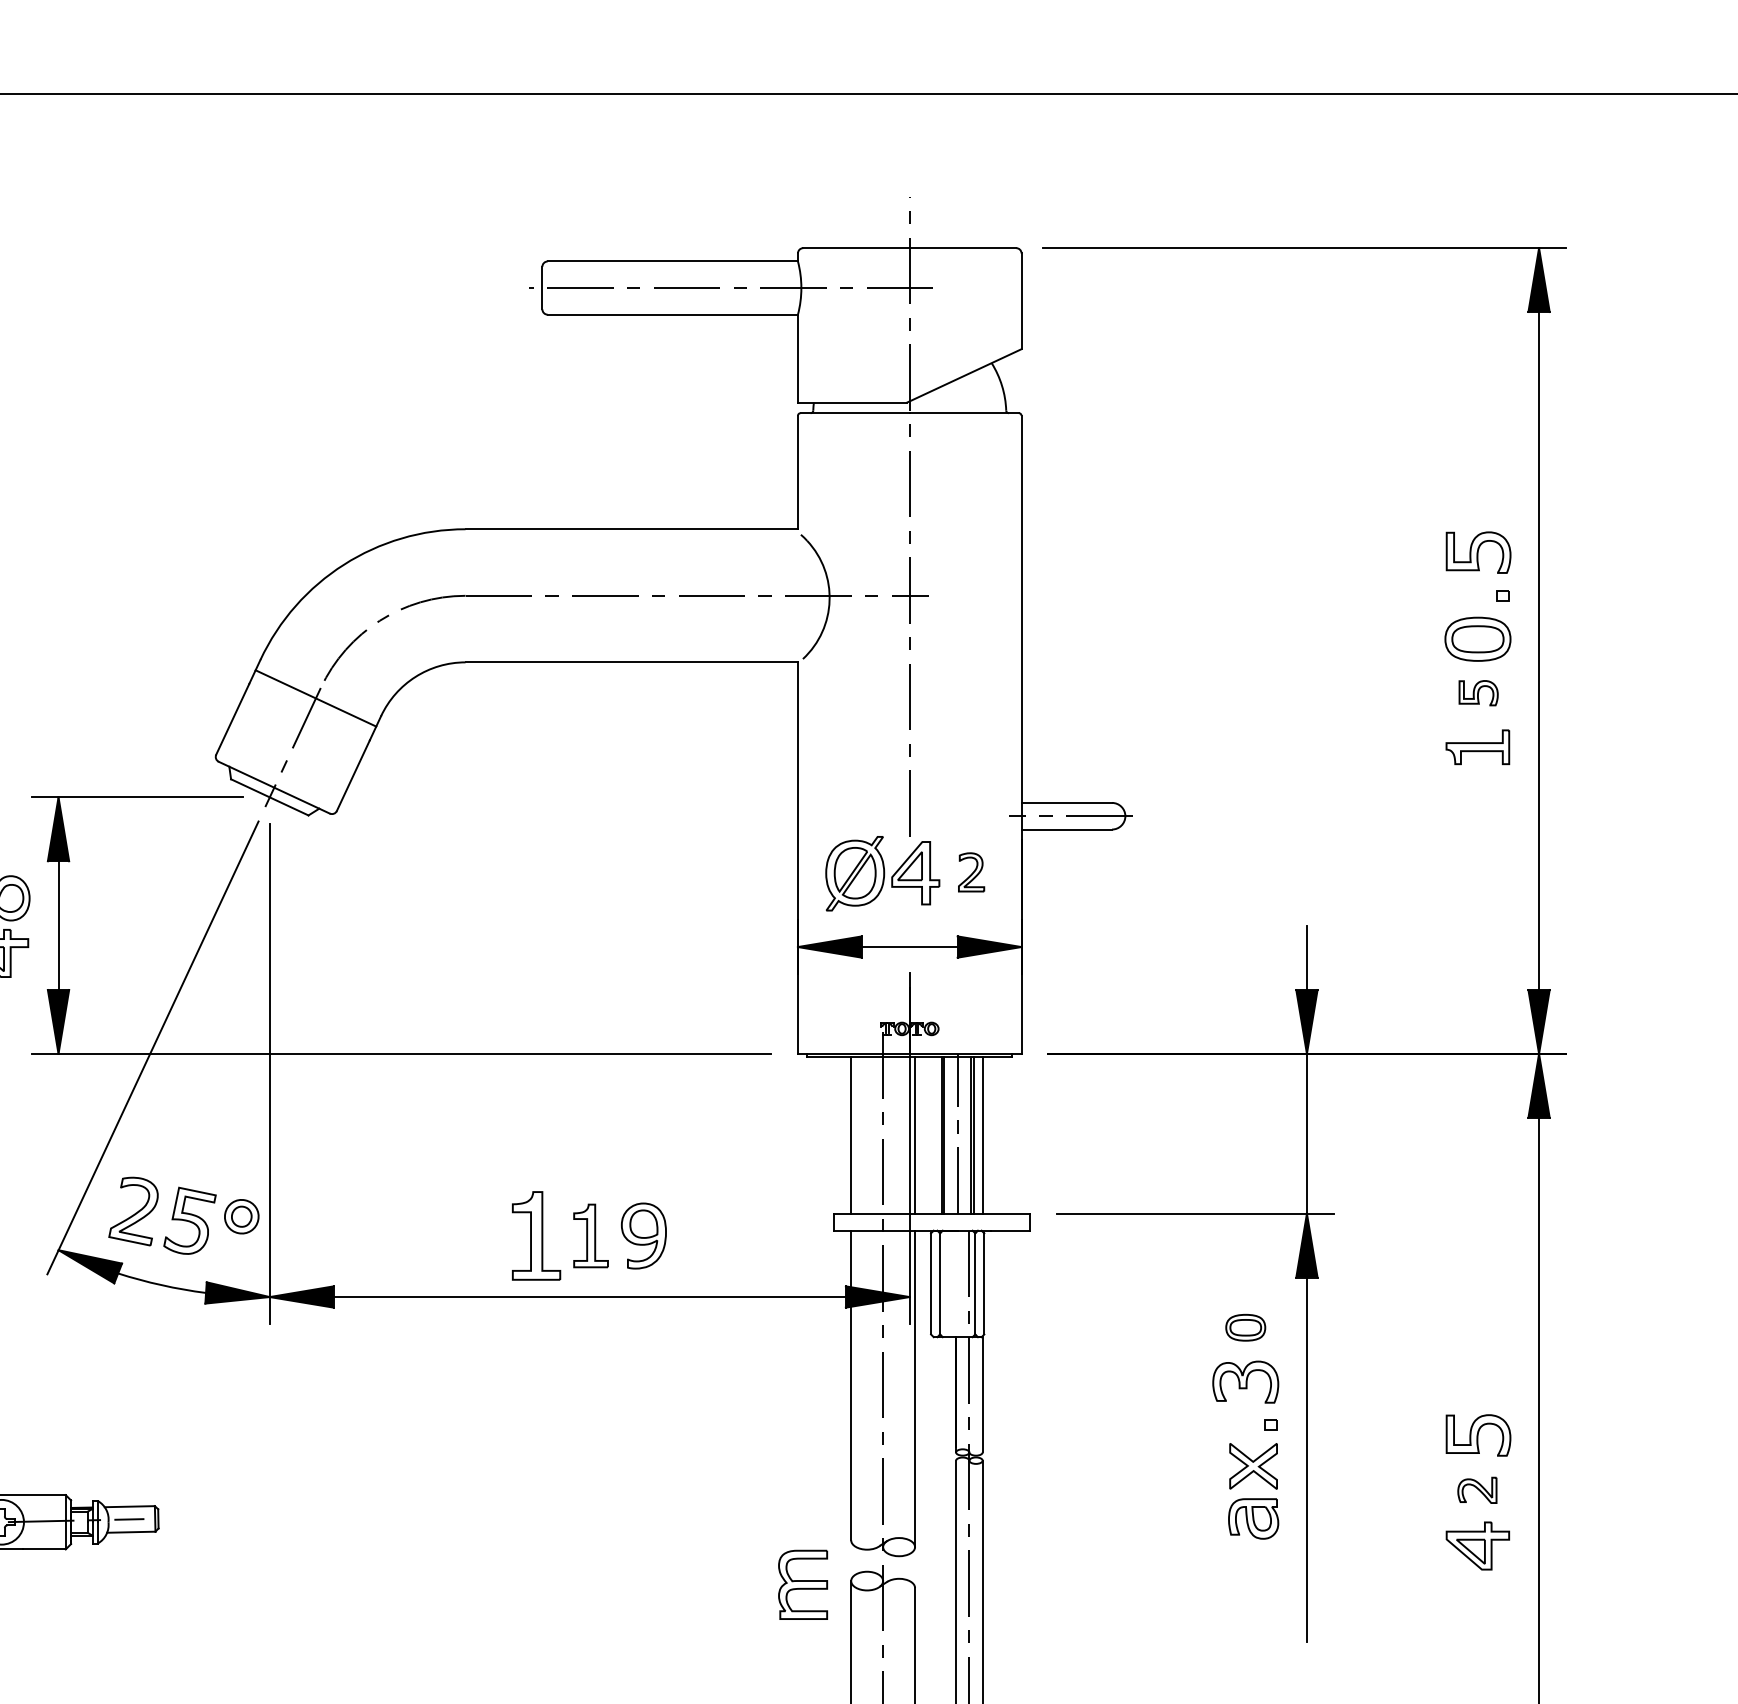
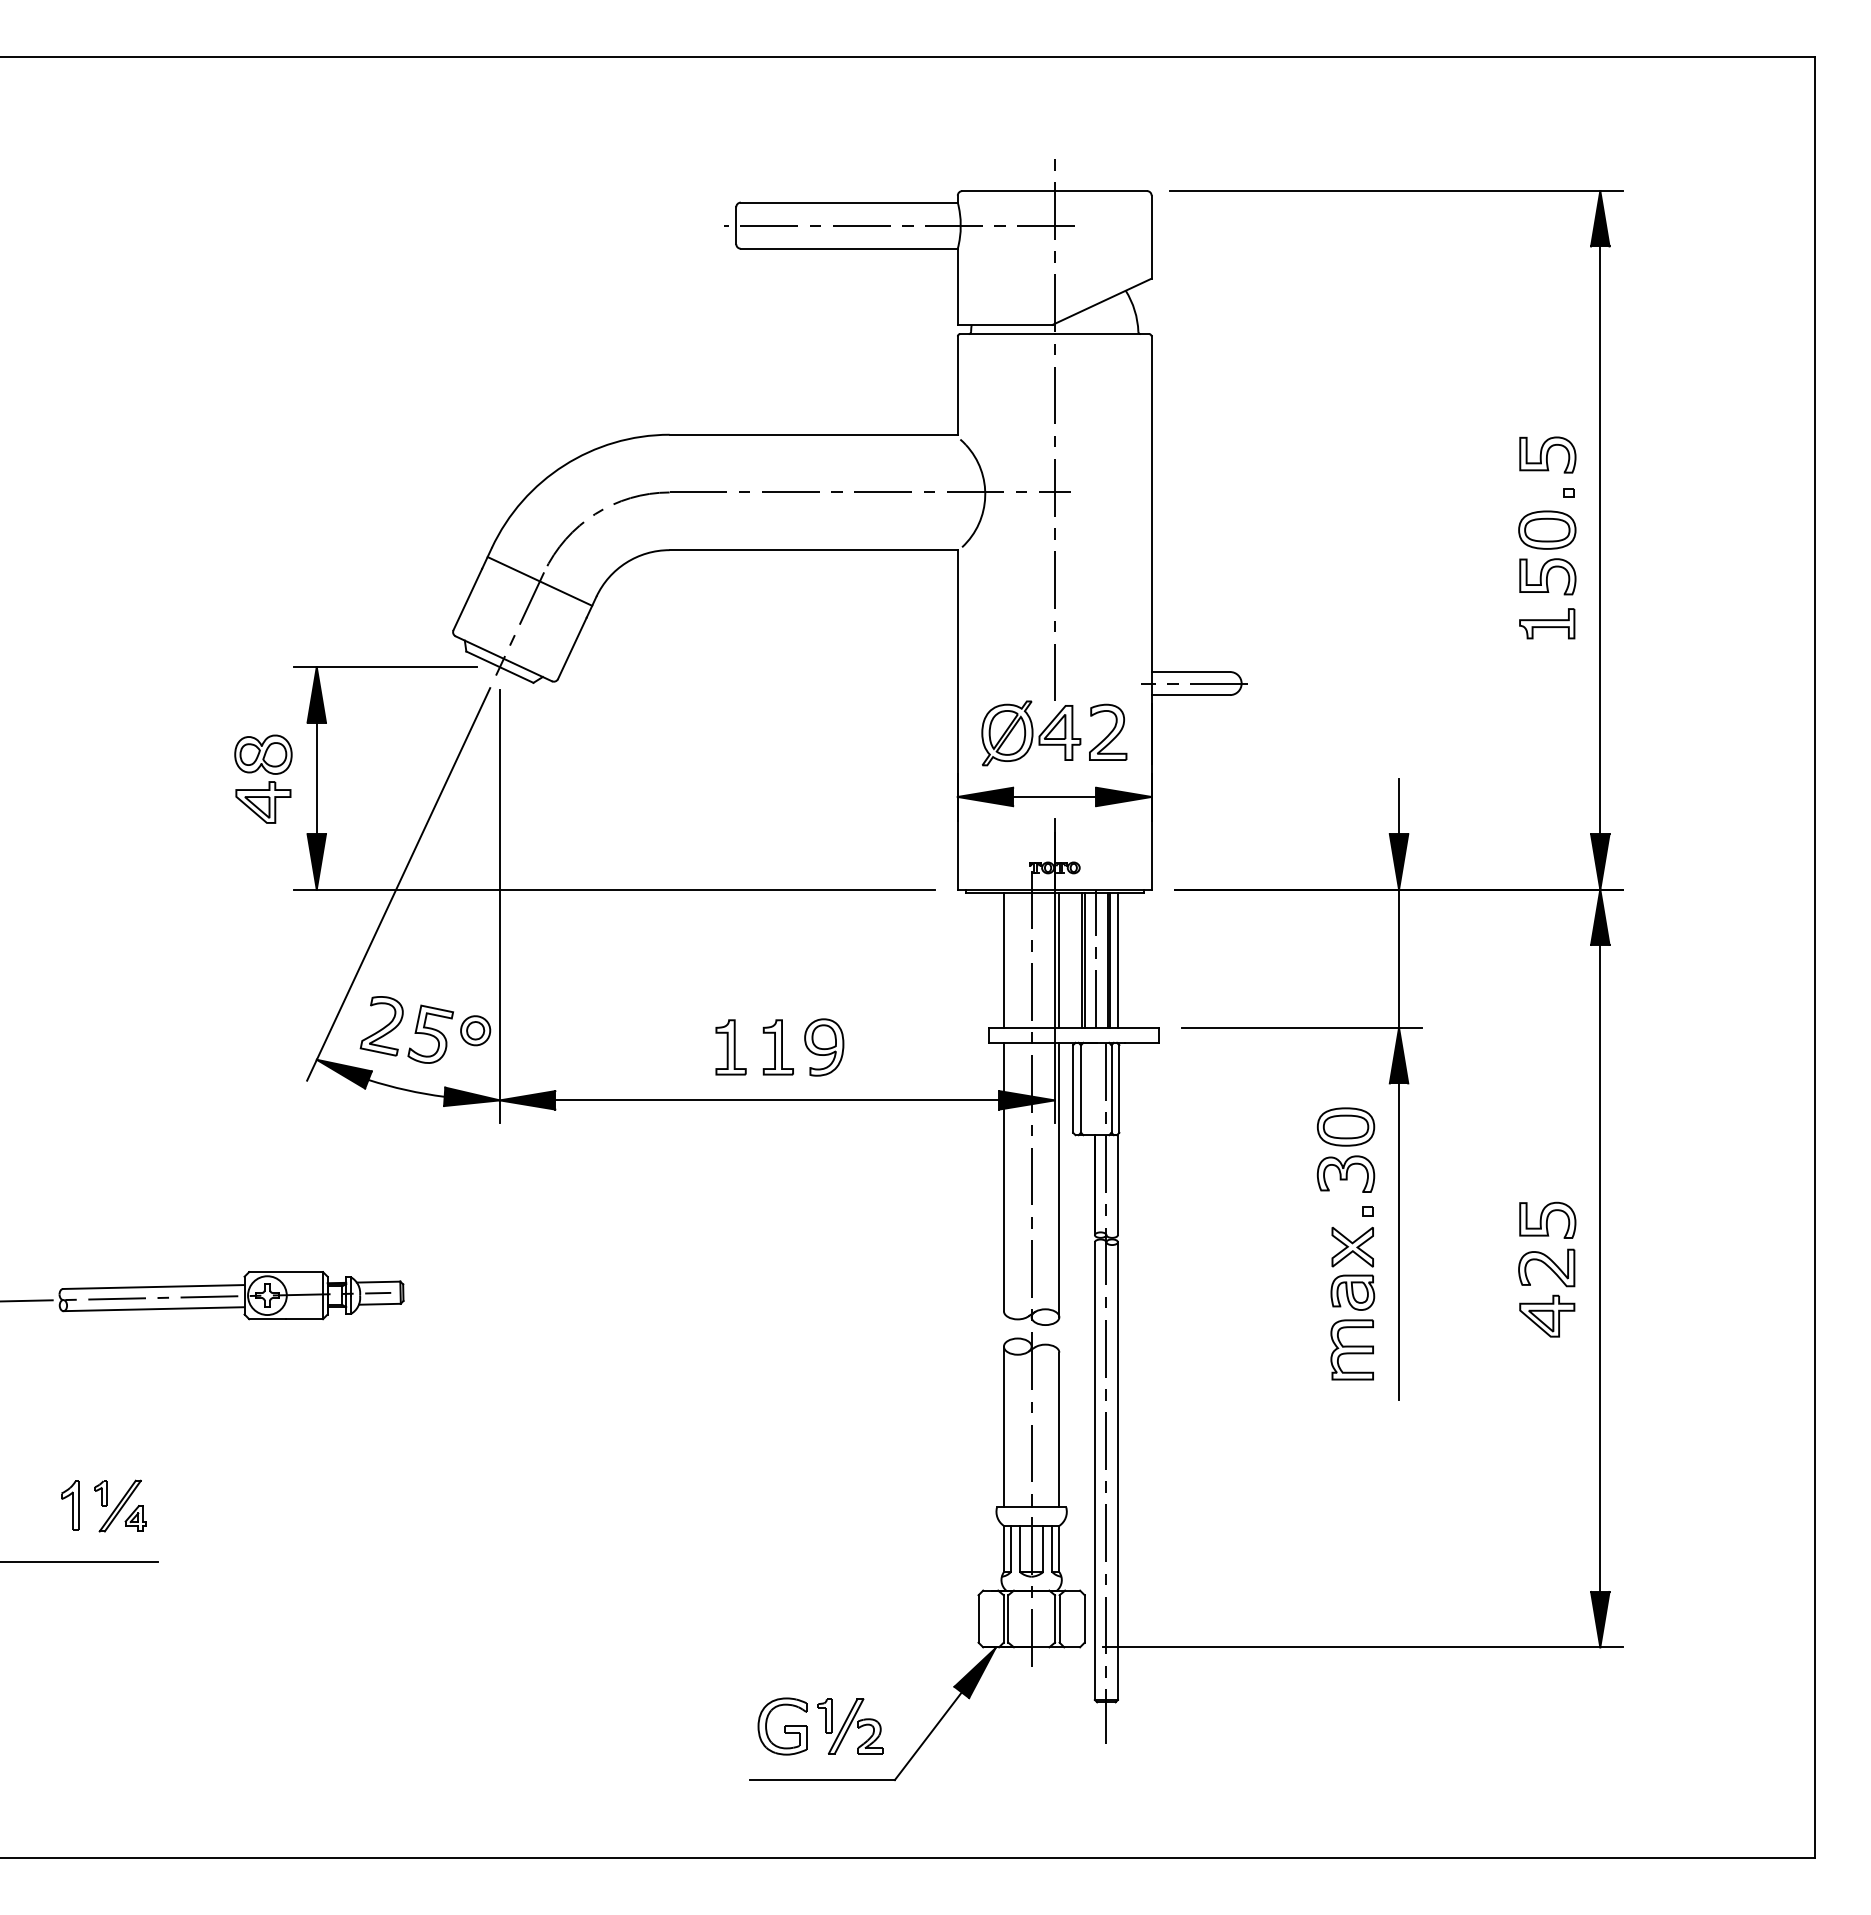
part: (1478, 692) -> (1547, 576), size x1.67
part: (971, 871) -> (1108, 731), size x1.67
part: (535, 1236) -> (730, 1047), size x0.71
part: (1245, 1327) -> (1345, 1126), size x1.67
part: (1477, 1489) -> (1546, 1267), size x1.67
part: (802, 1584) -> (1351, 1349), moved

